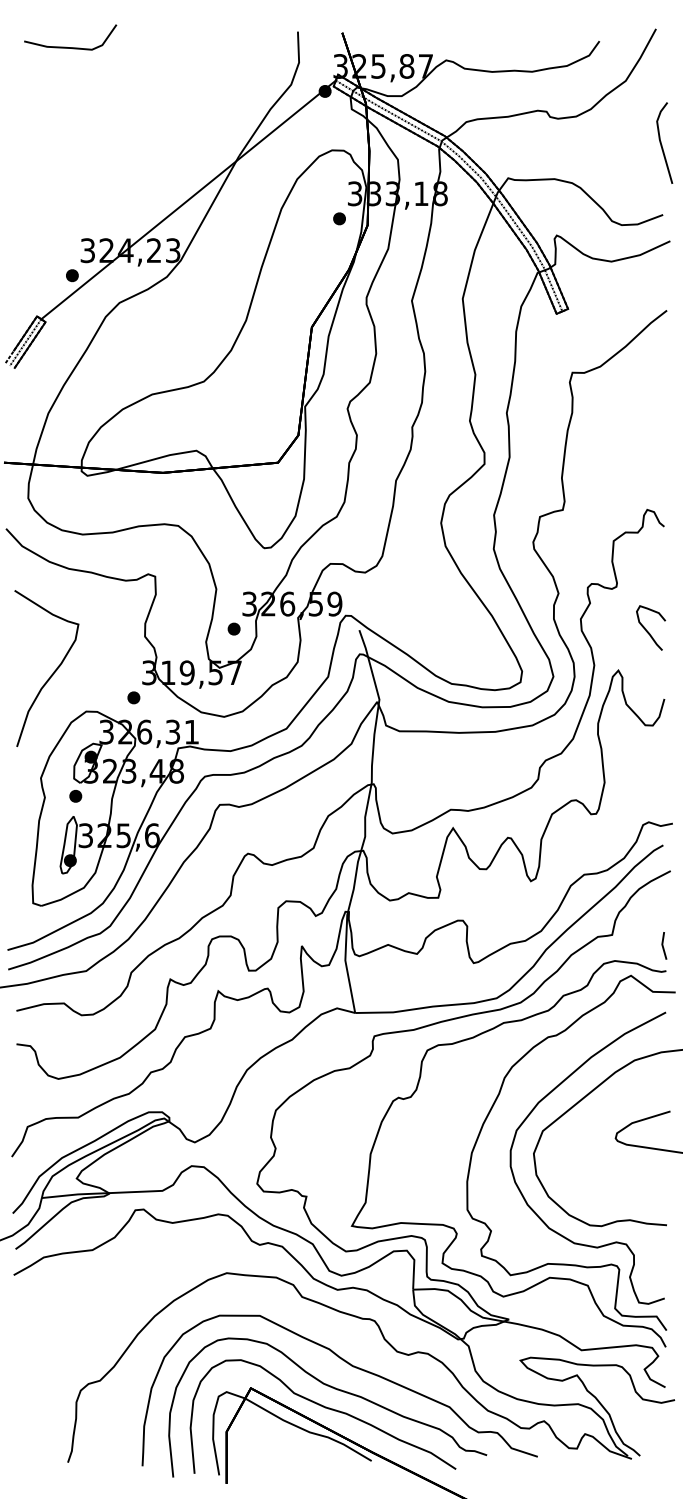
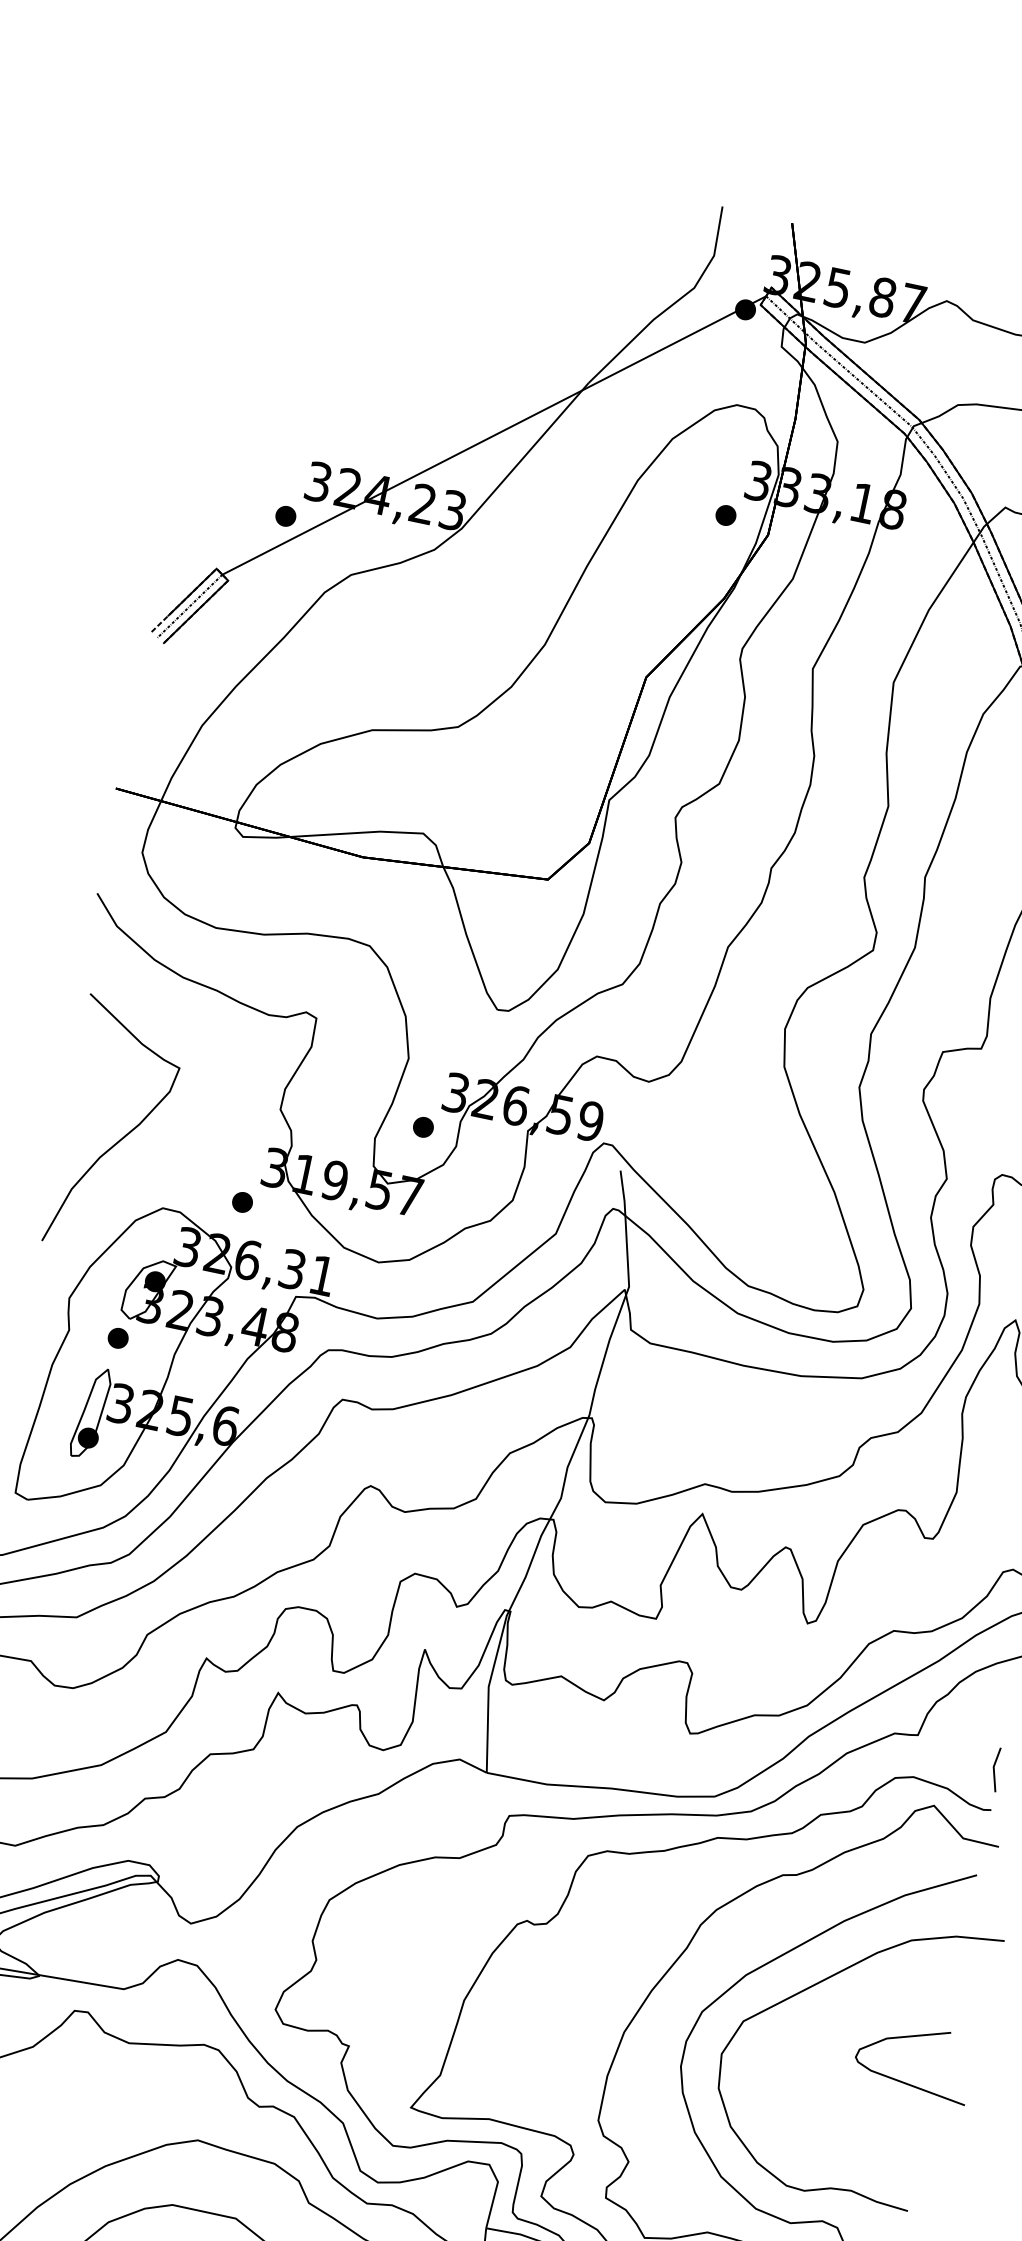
curve: (66, 46) -> (352, 153), removed

